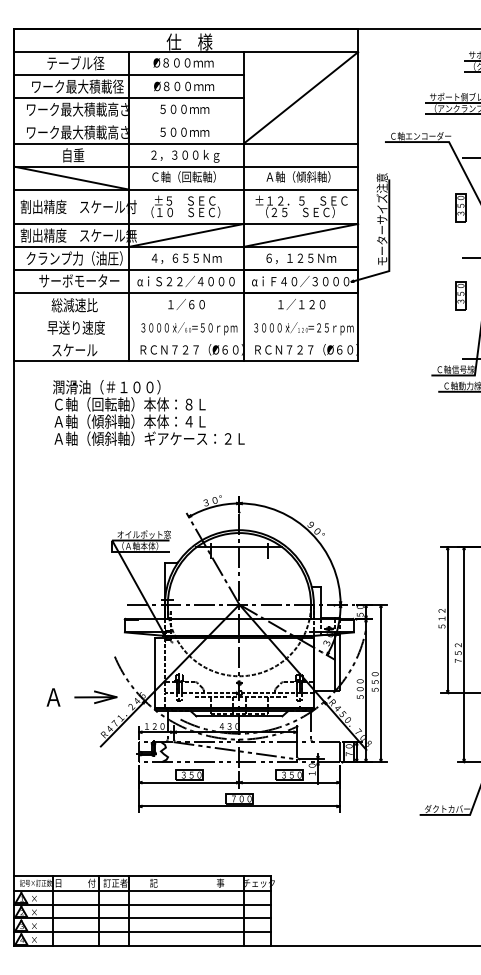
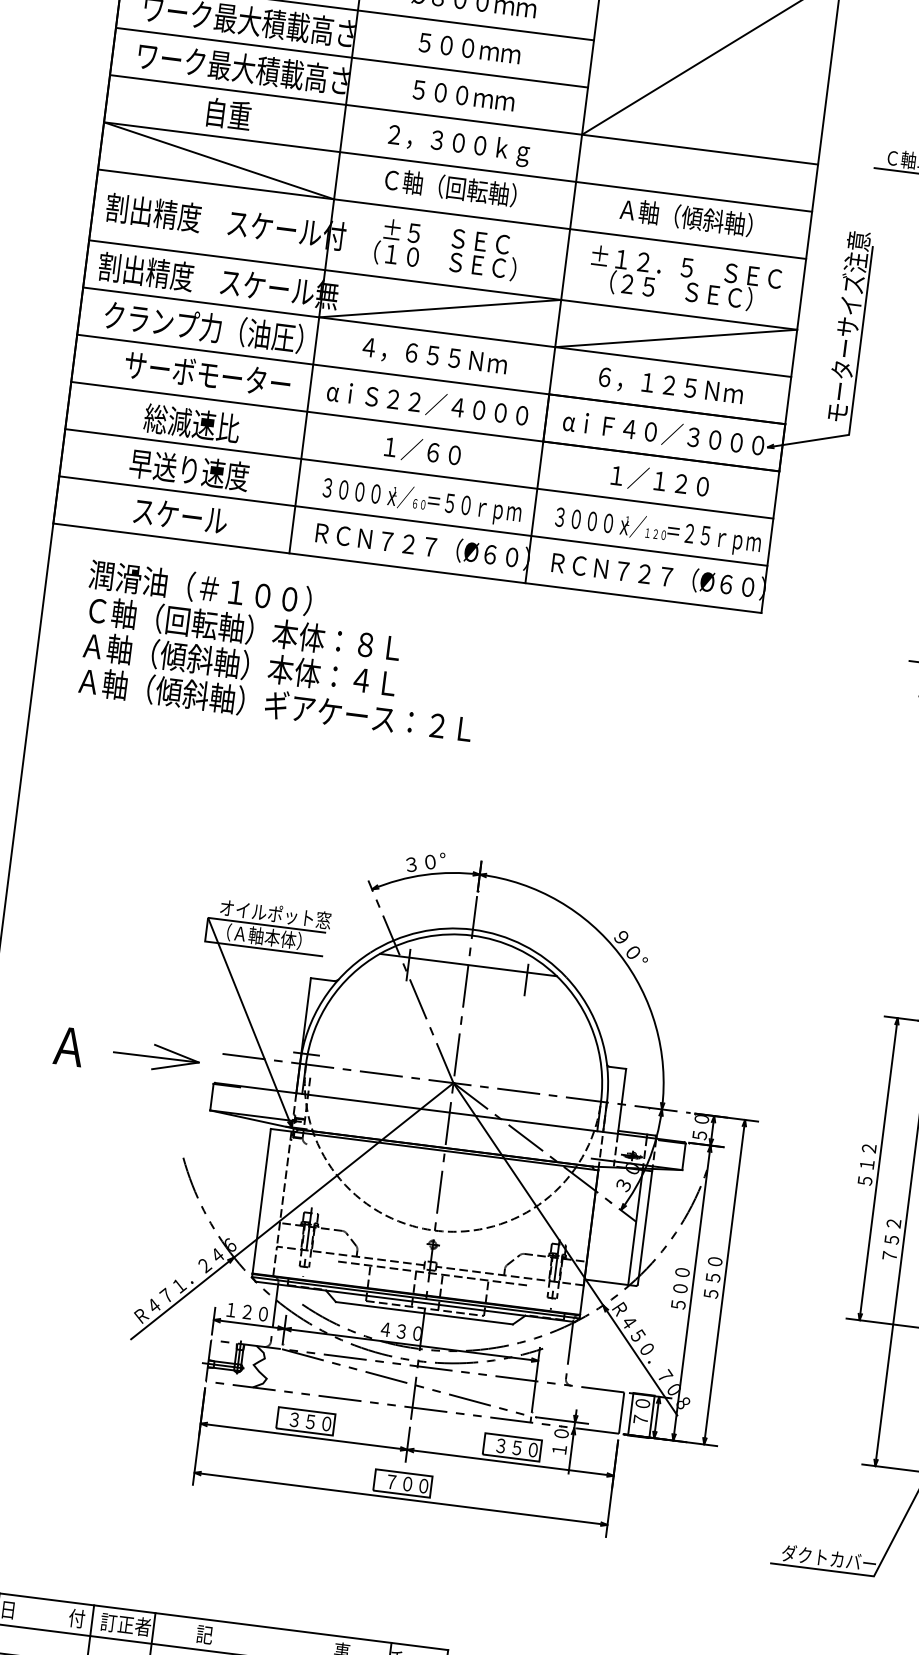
line: (128, 120) -> (350, 56), added
line: (186, 315) -> (419, 473), added
line: (186, 338) -> (413, 520), added
text: (148, 412) -> (280, 650), moved
part: (81, 697) -> (126, 1054), moved

